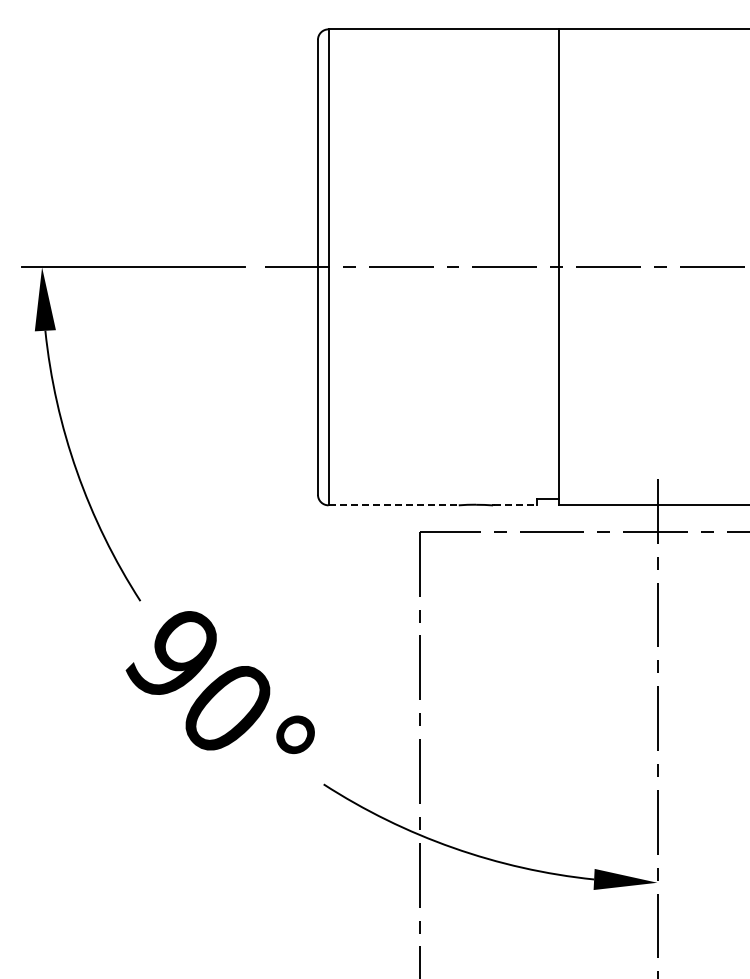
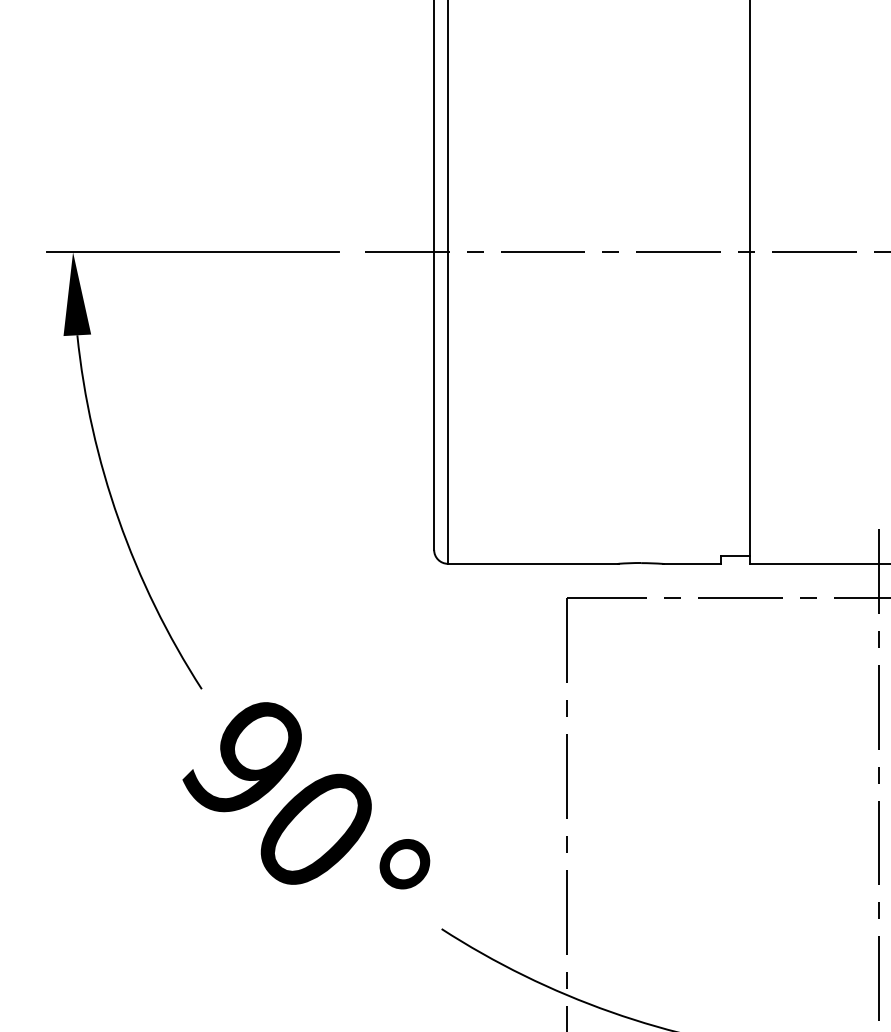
line: (394, 505) -> (534, 564), dashed -> solid
line: (515, 505) -> (692, 564), dashed -> solid

